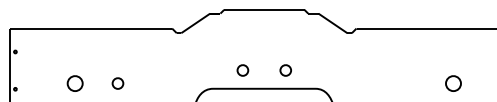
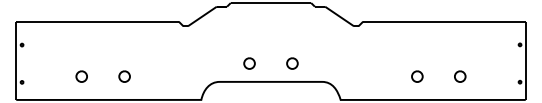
part: (74, 83) -> (81, 76), size x0.71
part: (410, 83) -> (417, 76), added
part: (453, 83) -> (460, 76), size x0.71

